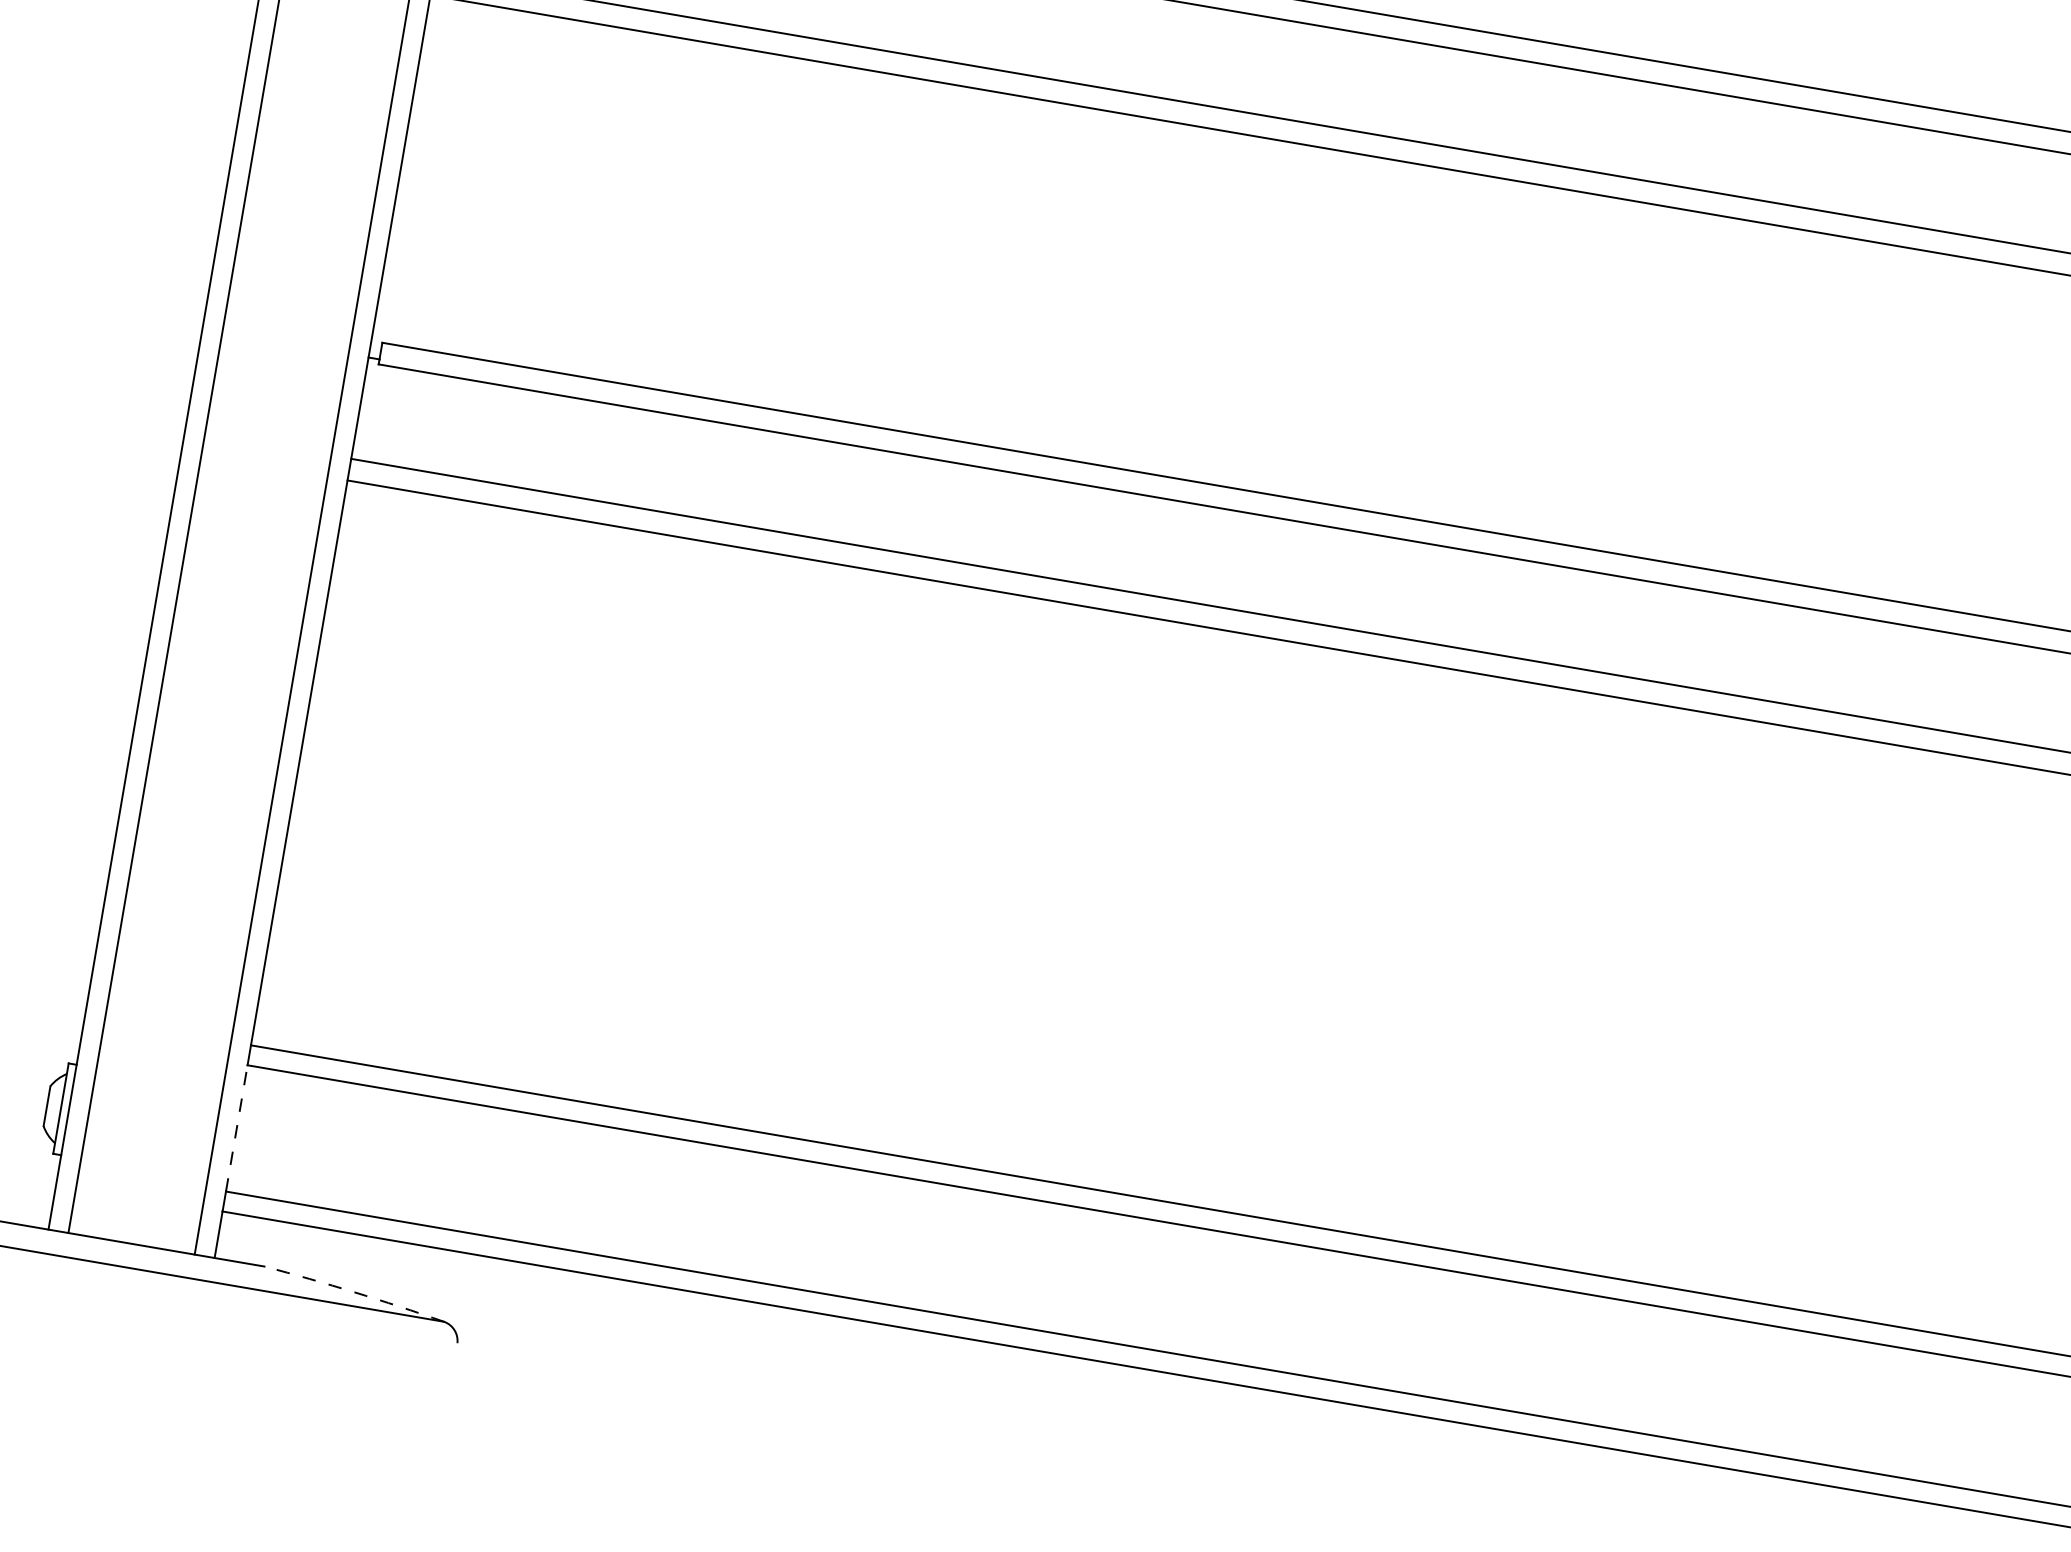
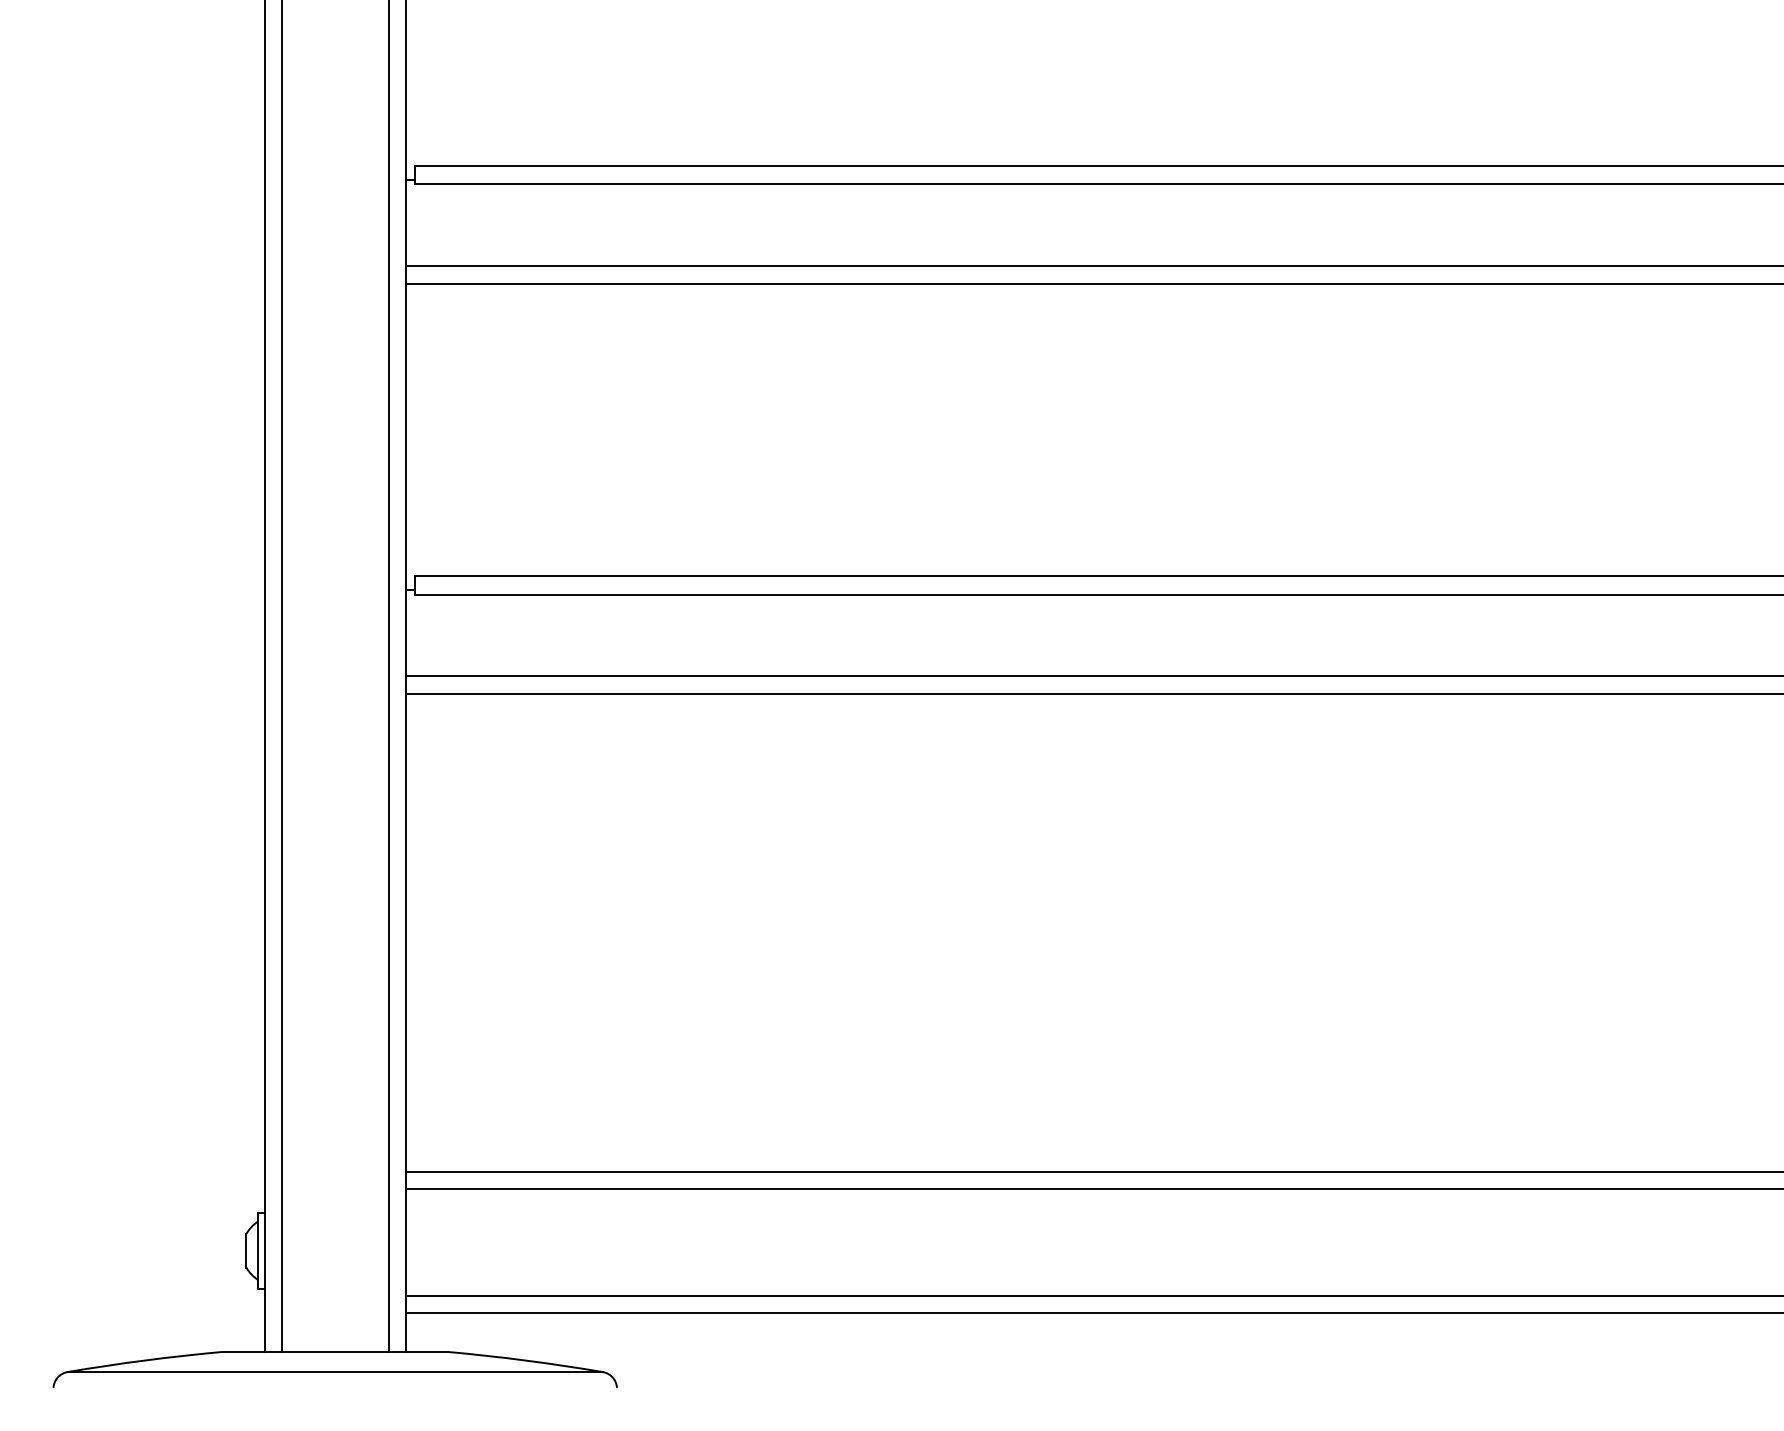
line: (236, 1127) -> (405, 1241), dashed -> solid
arc: (354, 1292) -> (525, 1360), dashed -> solid

